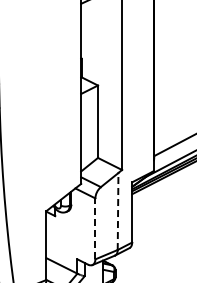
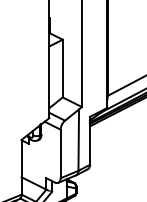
line: (118, 211) -> (79, 140), dashed -> solid
line: (95, 228) -> (60, 153), dashed -> solid

